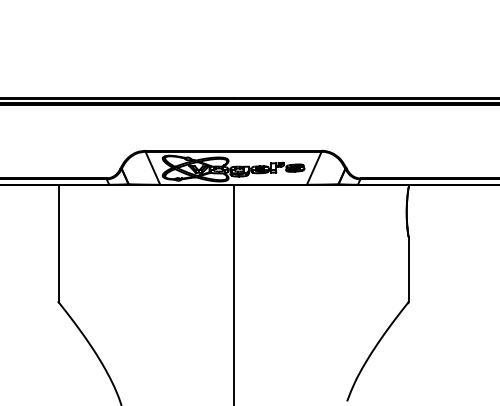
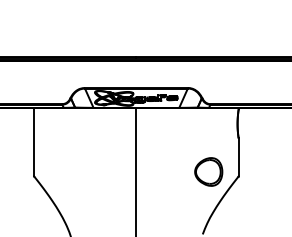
part: (356, 293) -> (208, 171), added

